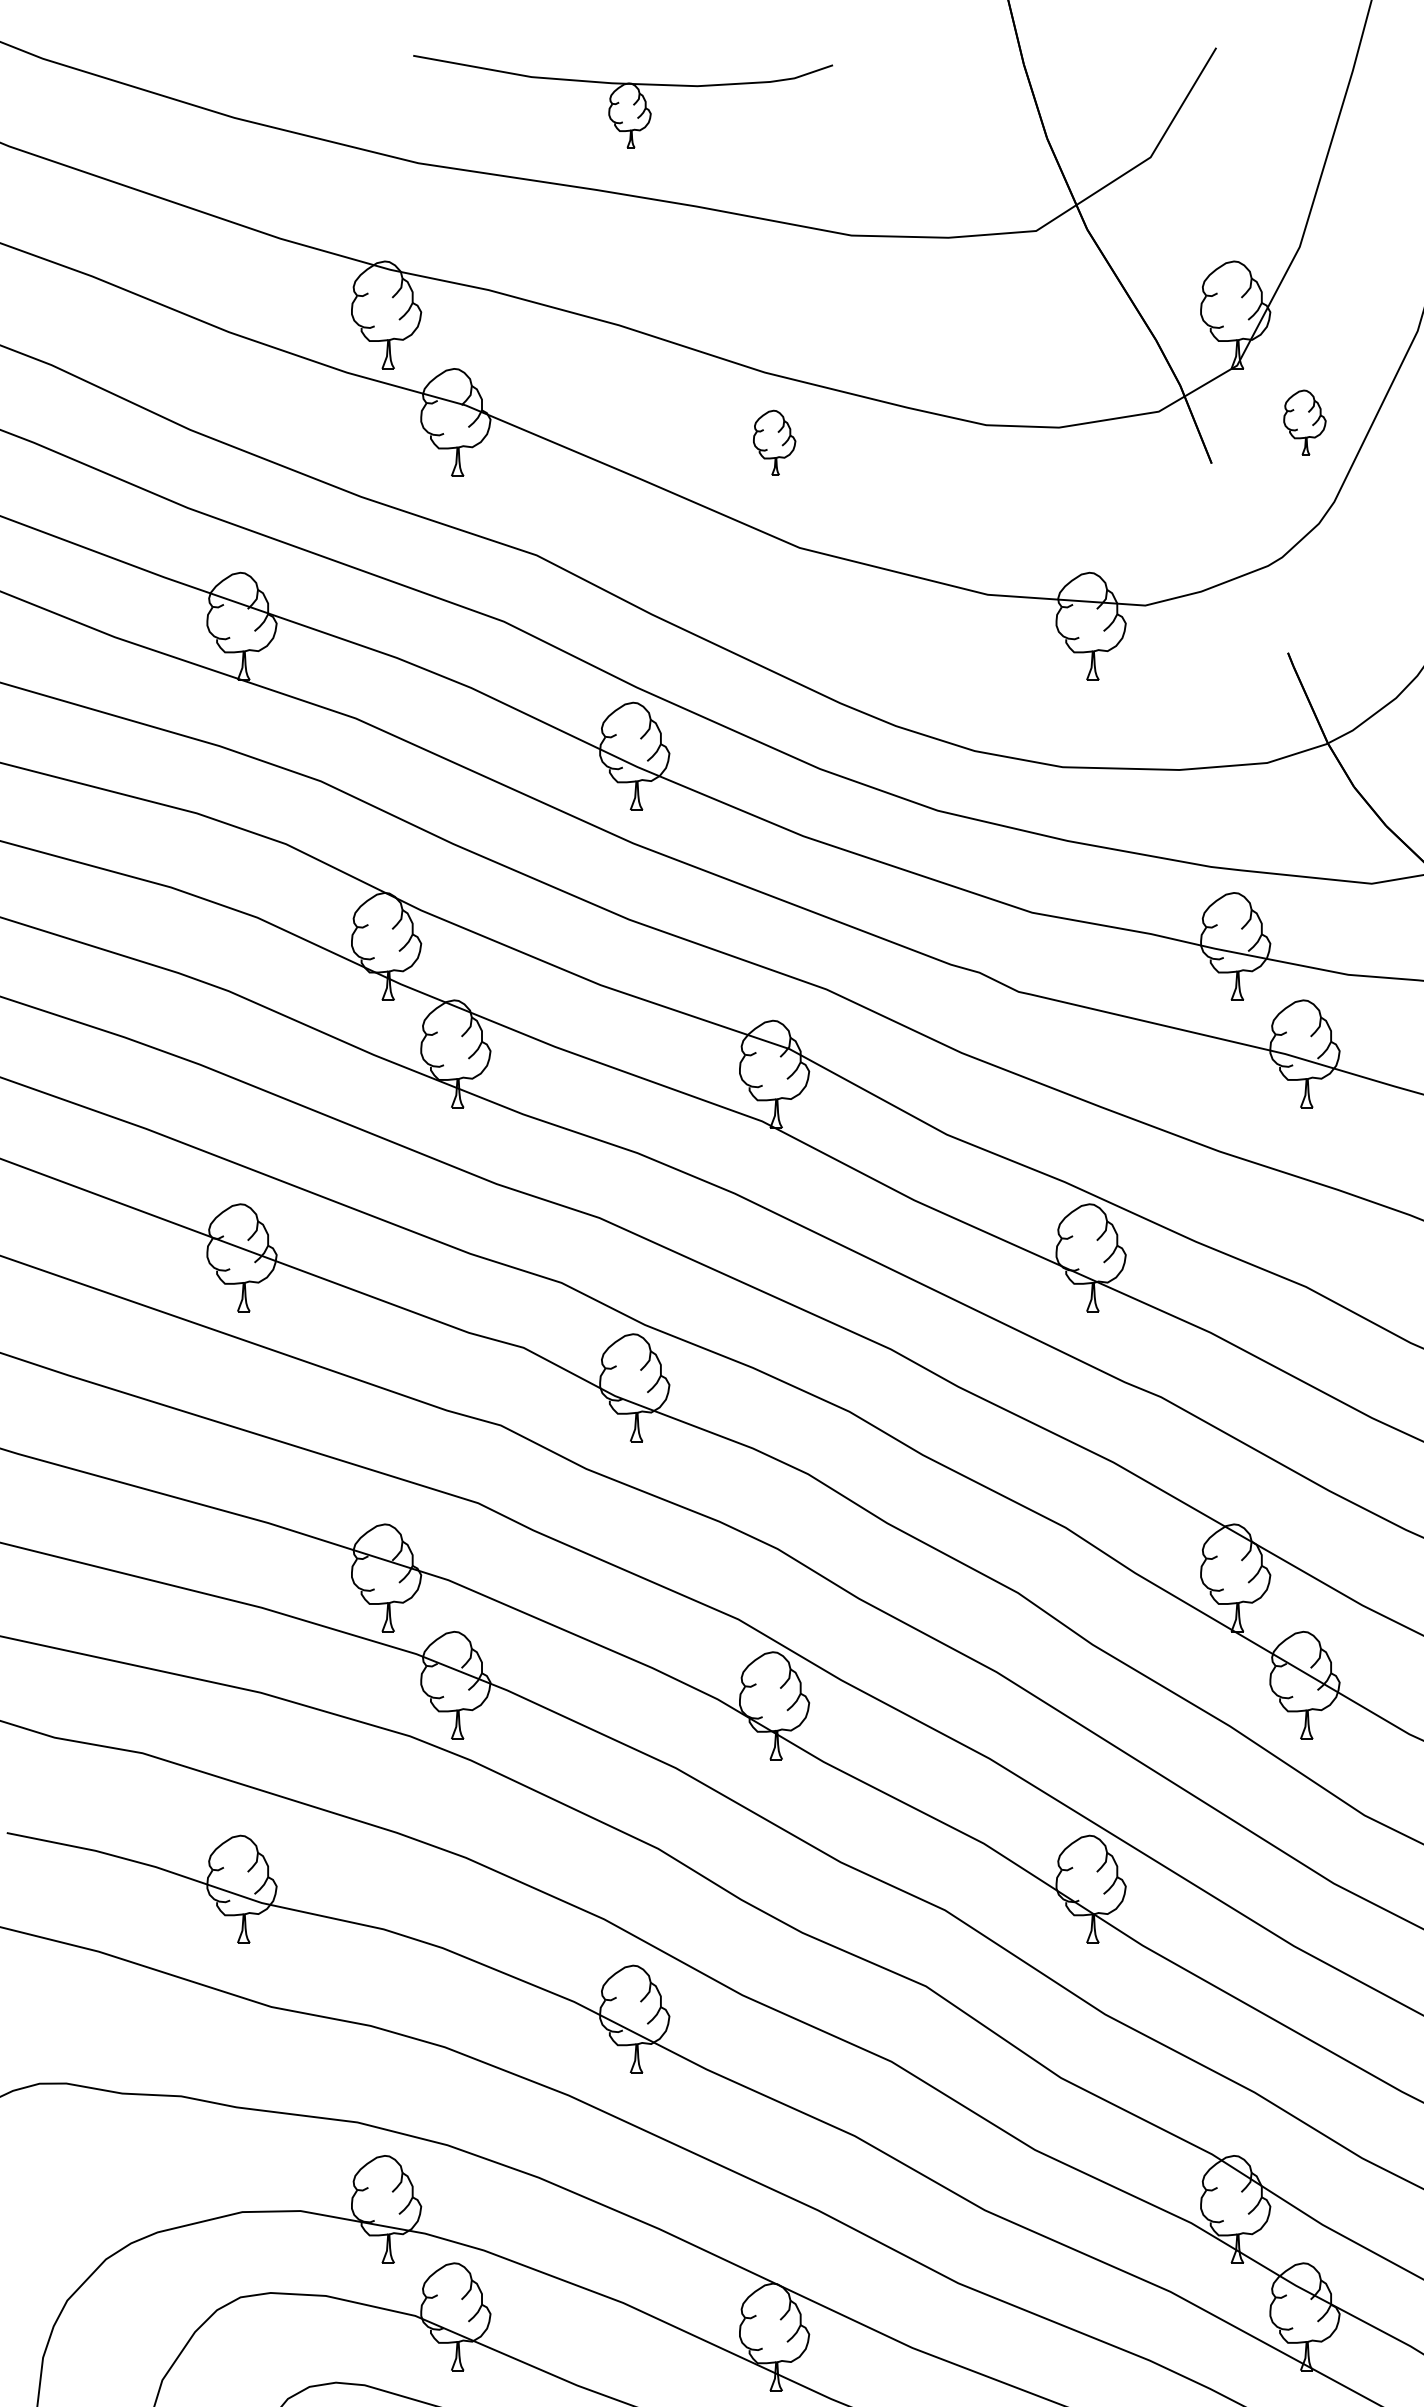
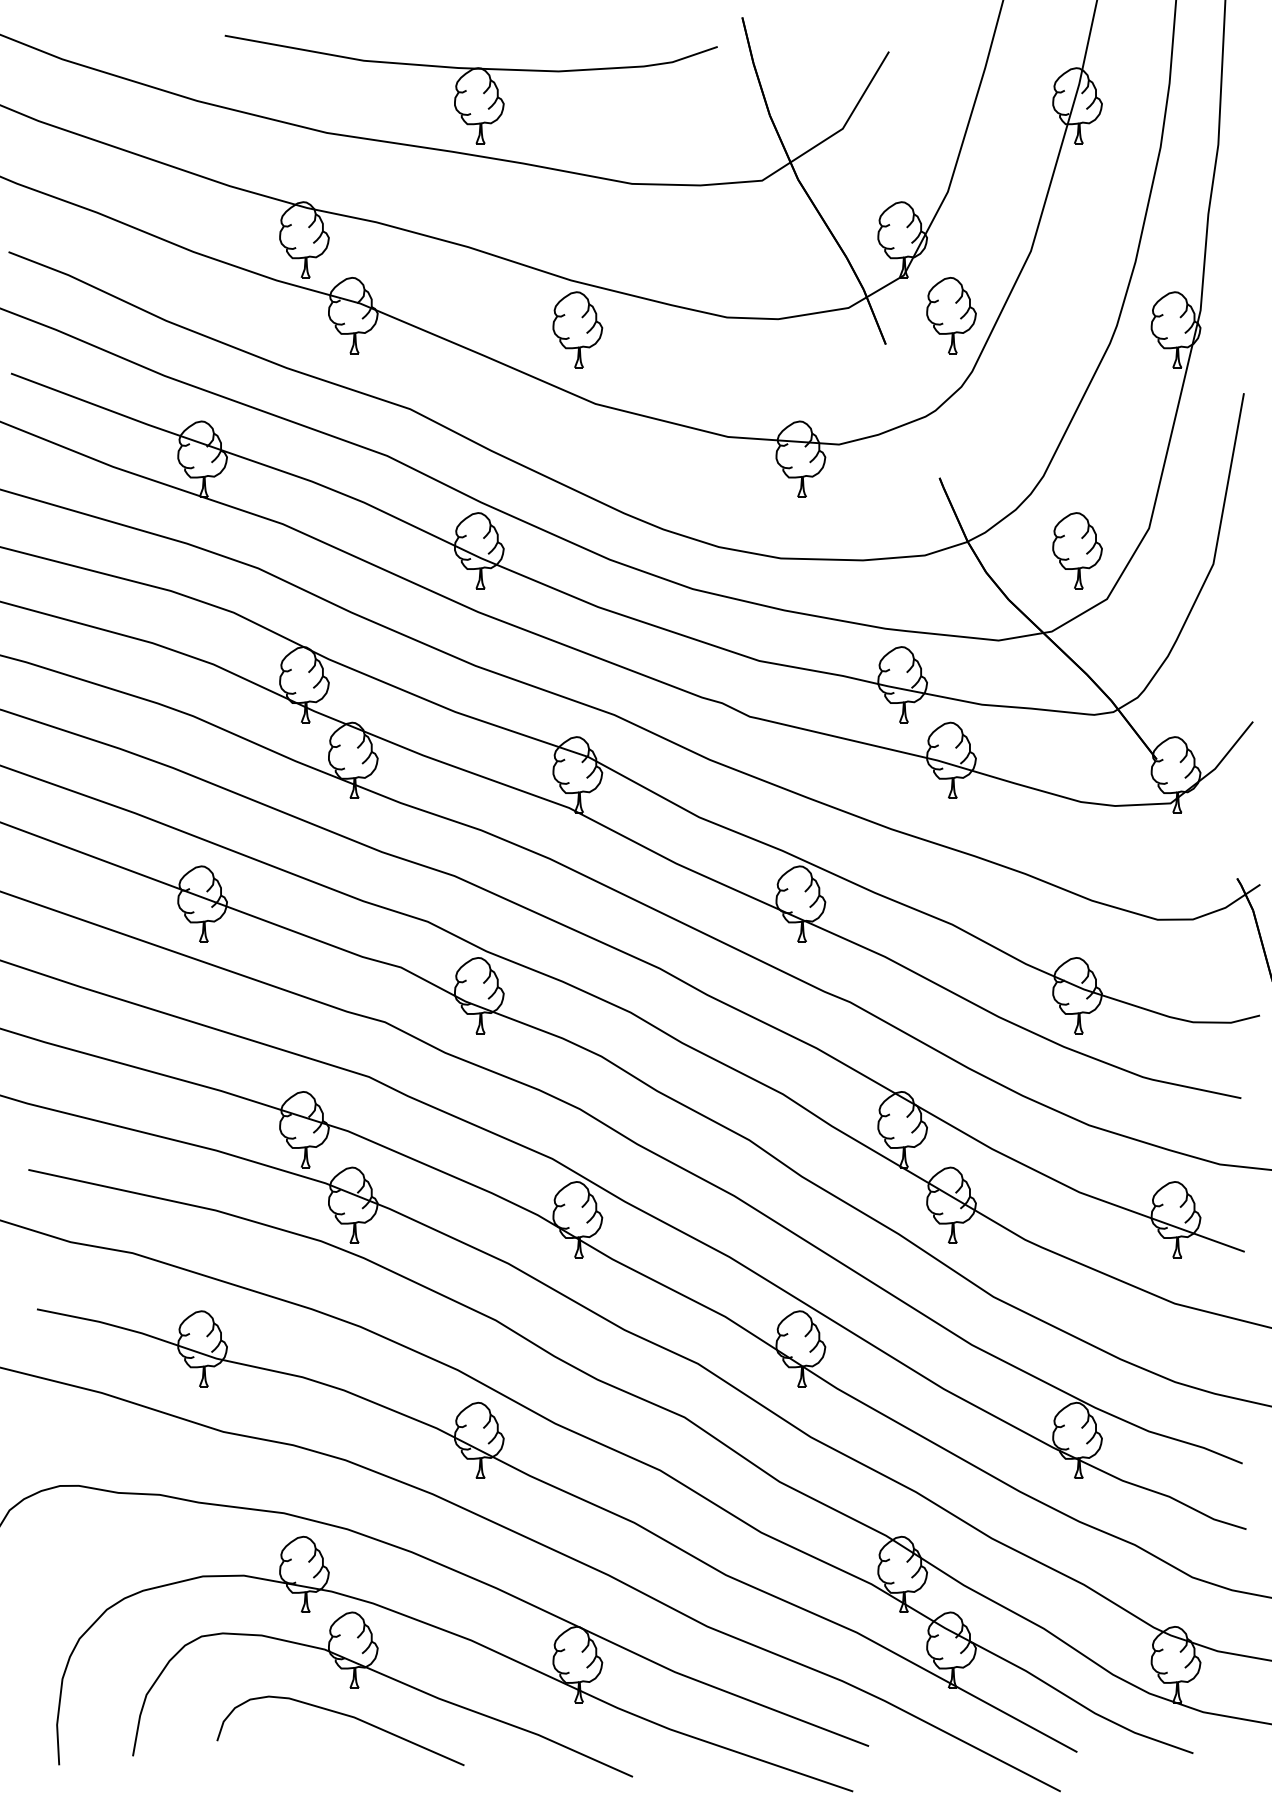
part: (622, 101) -> (470, 89), size x1.67
part: (1304, 422) -> (951, 315), size x1.67
part: (774, 442) -> (577, 329), size x1.67

